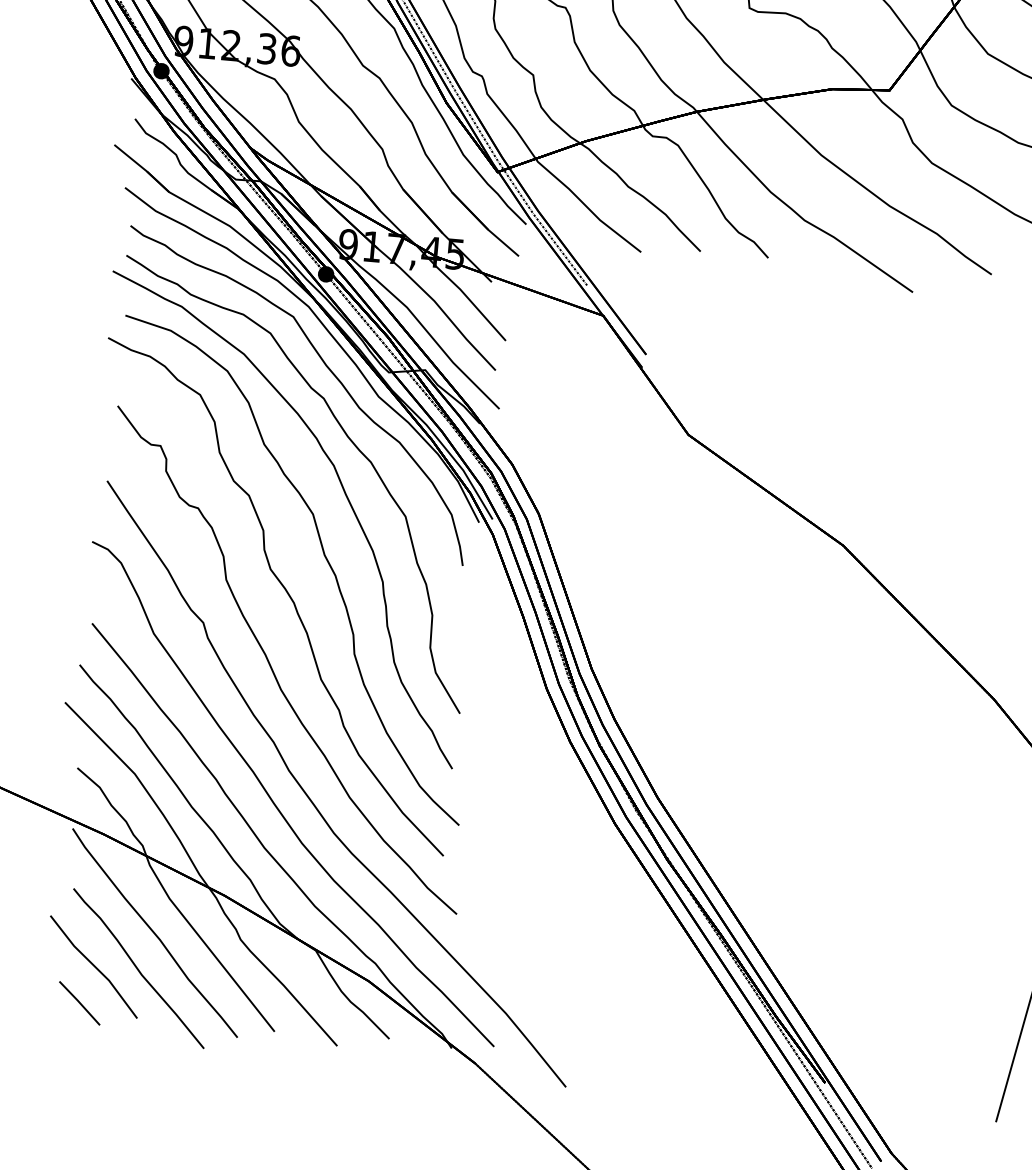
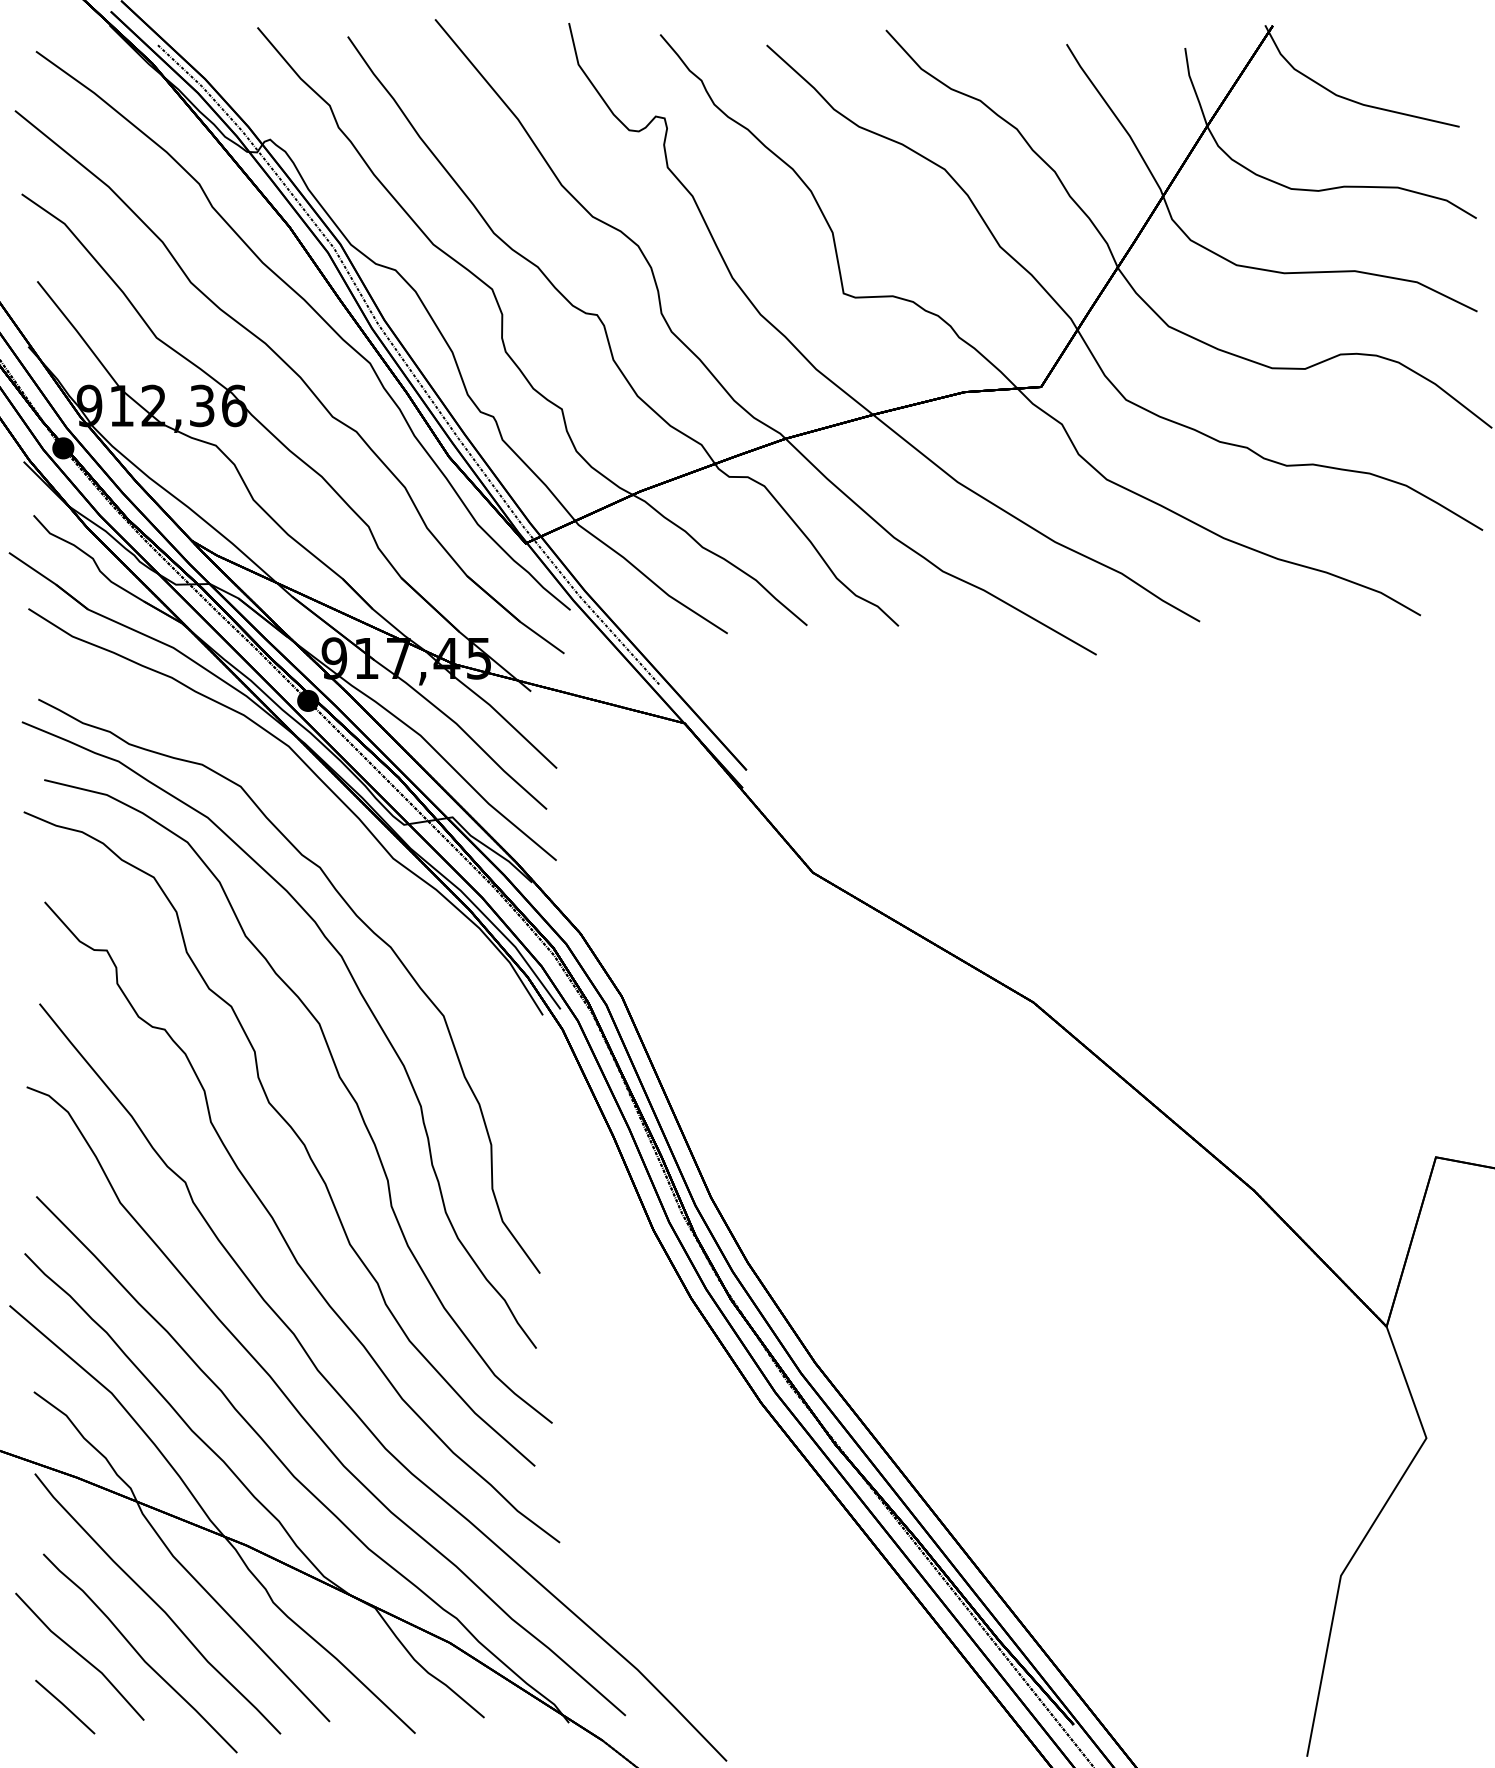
part: (328, 369) -> (322, 827), removed

